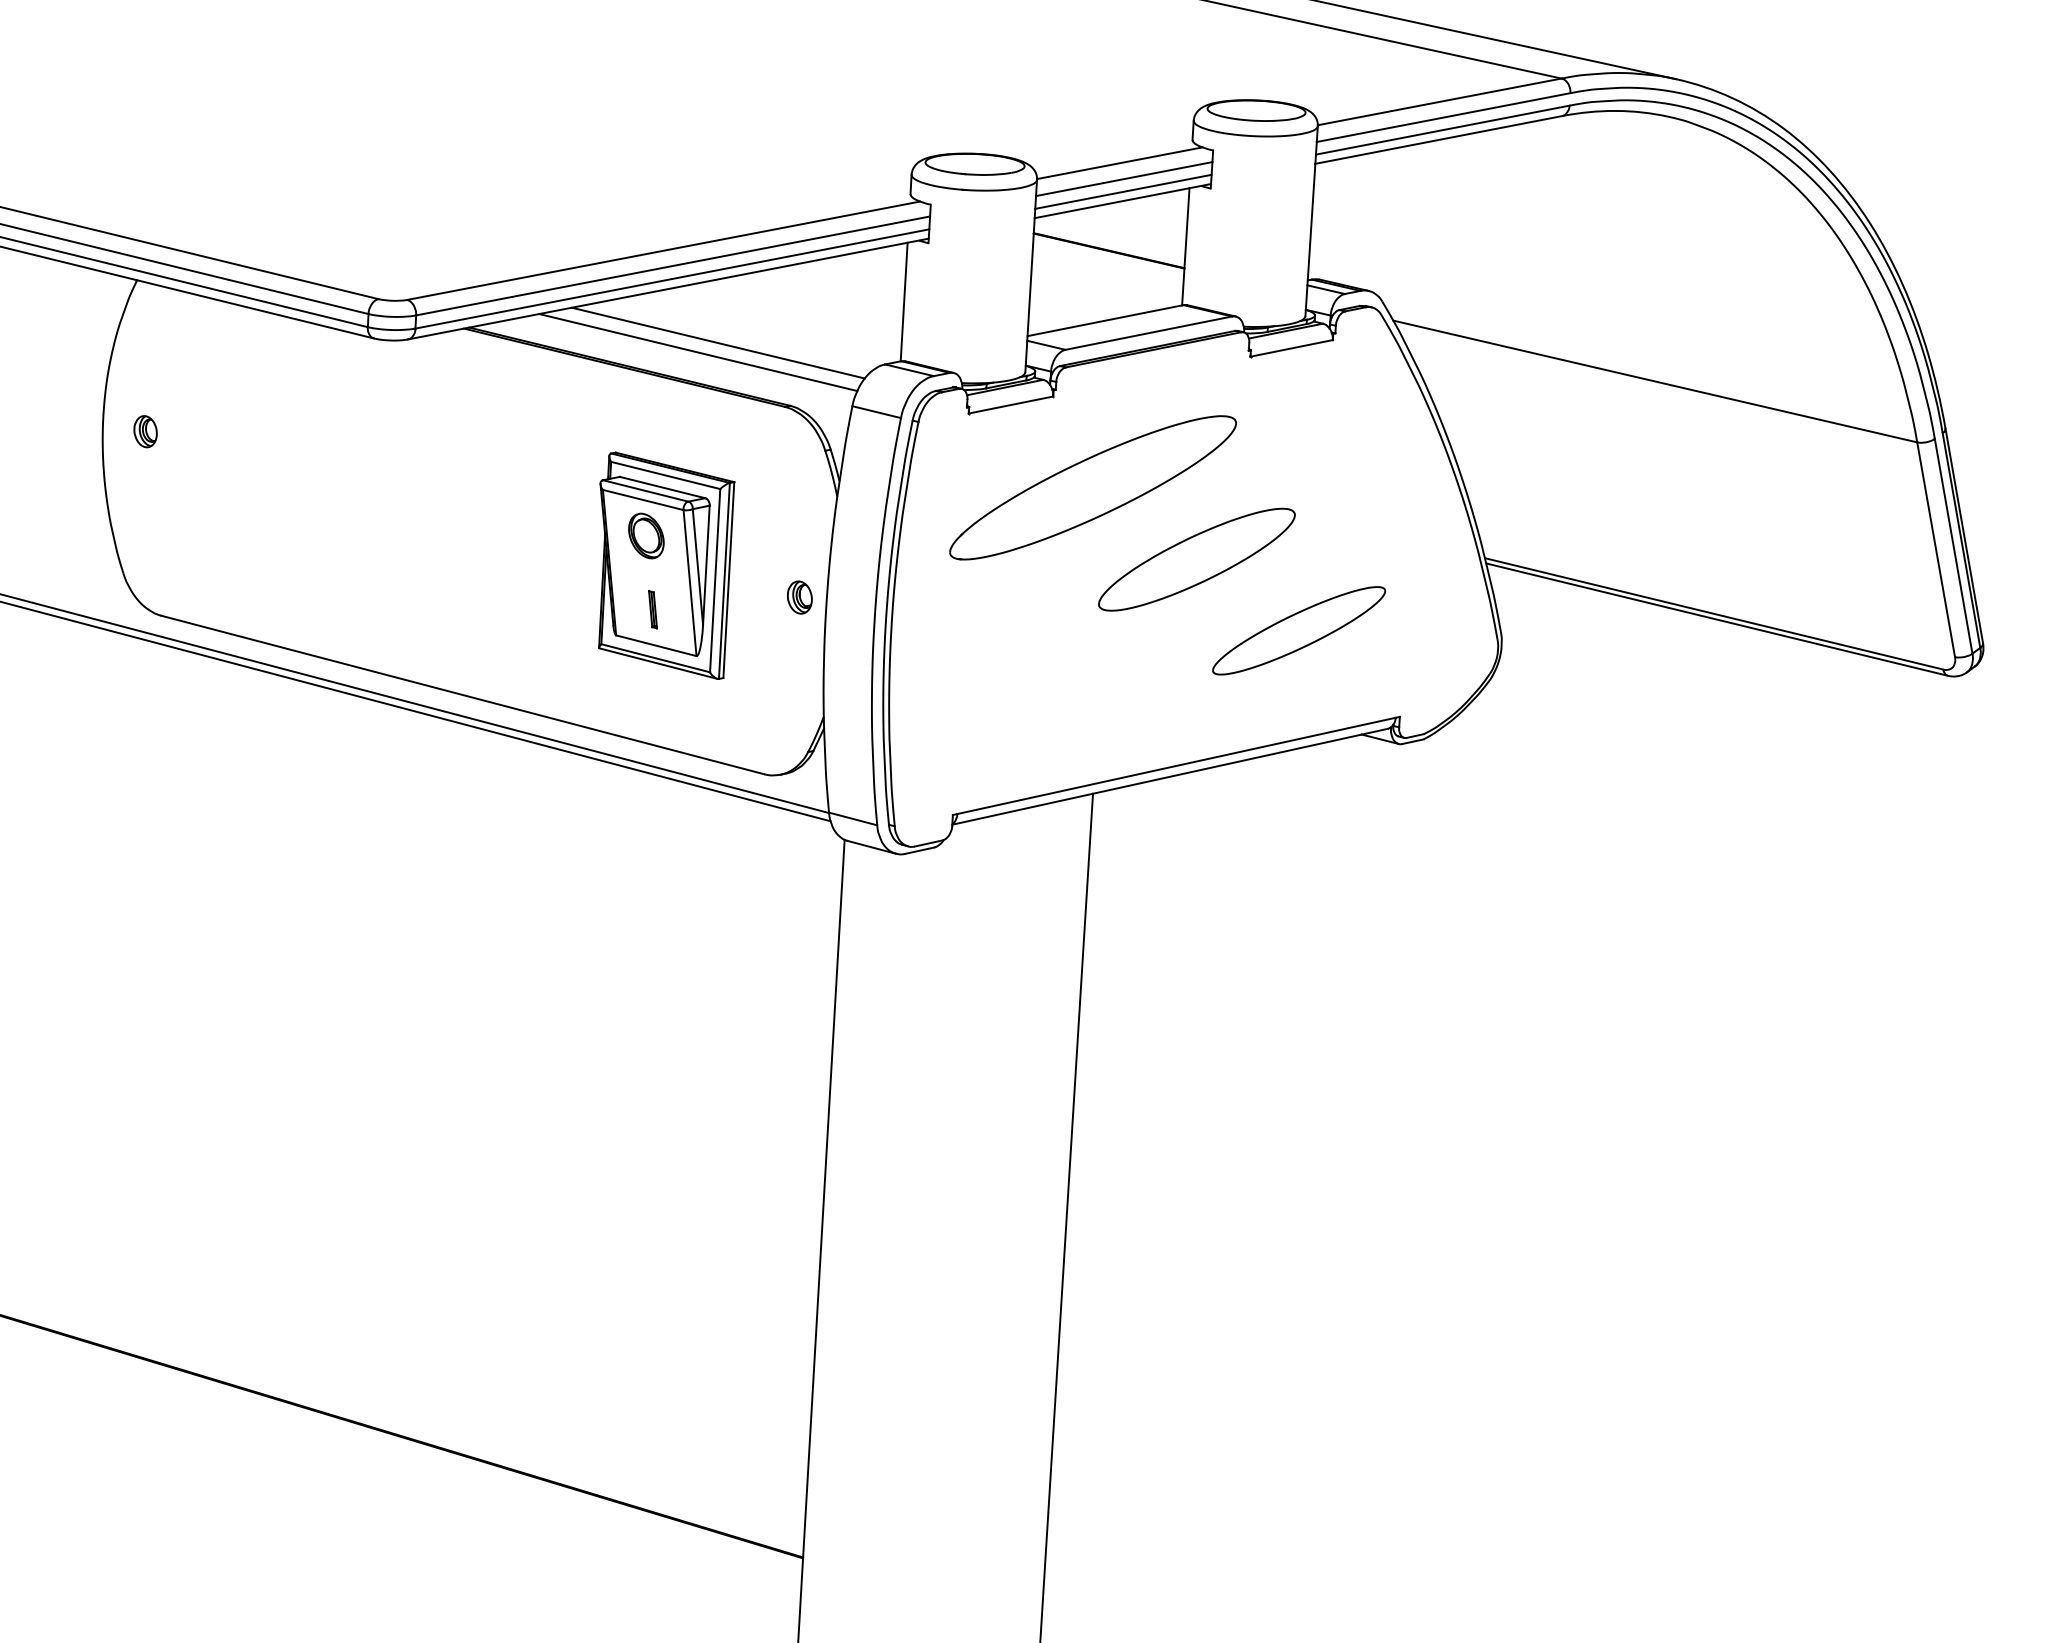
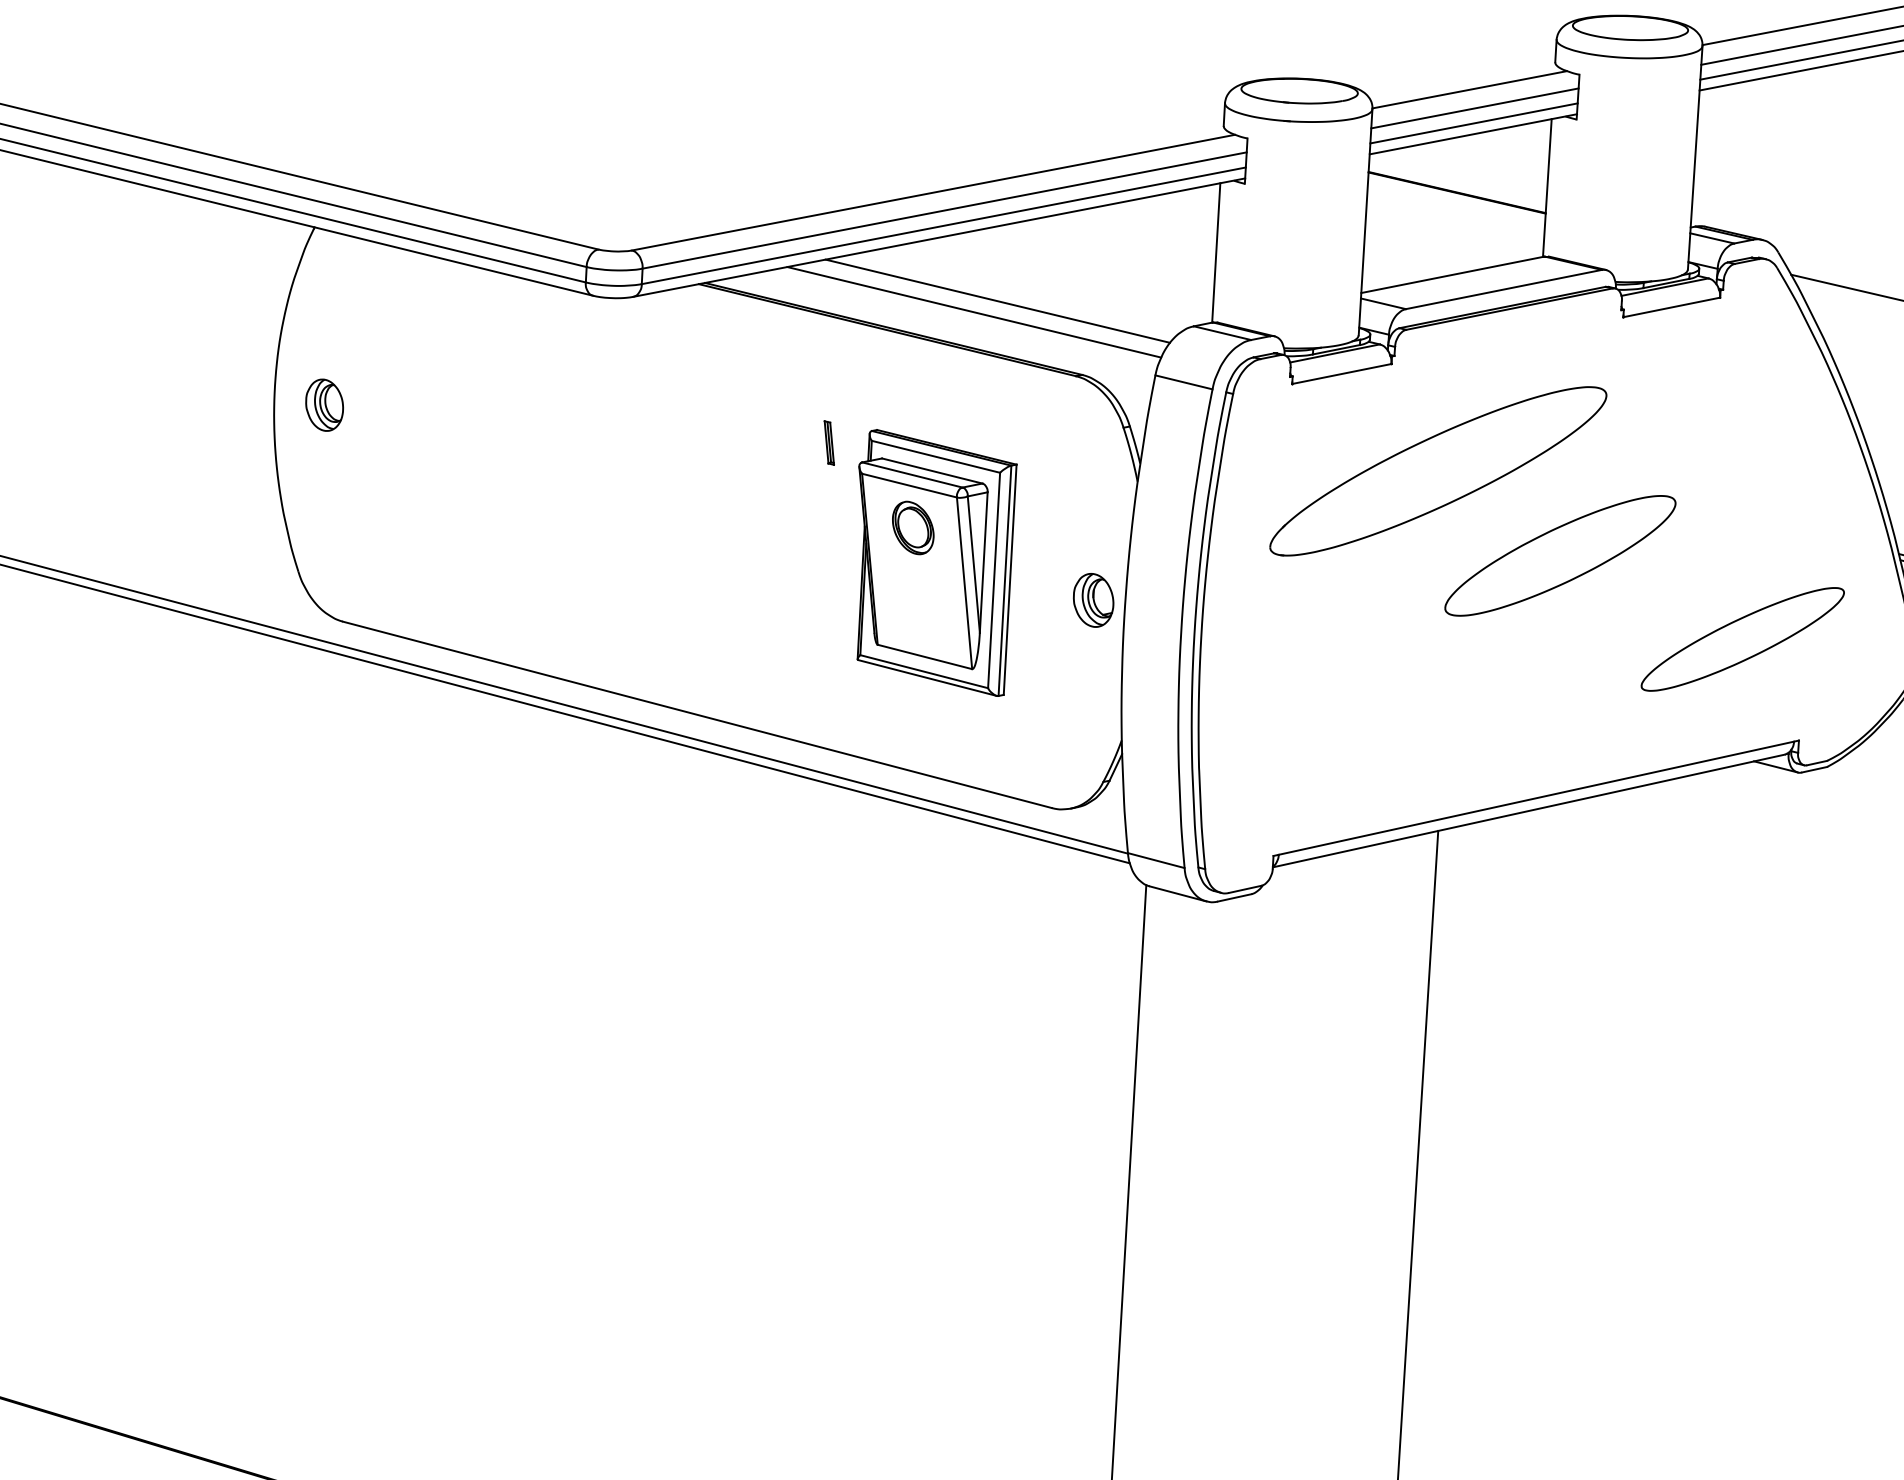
part: (145, 431) -> (324, 405), size x1.4
part: (799, 597) -> (1093, 600), size x1.4
part: (652, 609) -> (828, 442), moved
part: (1299, 630) -> (1743, 639), moved

